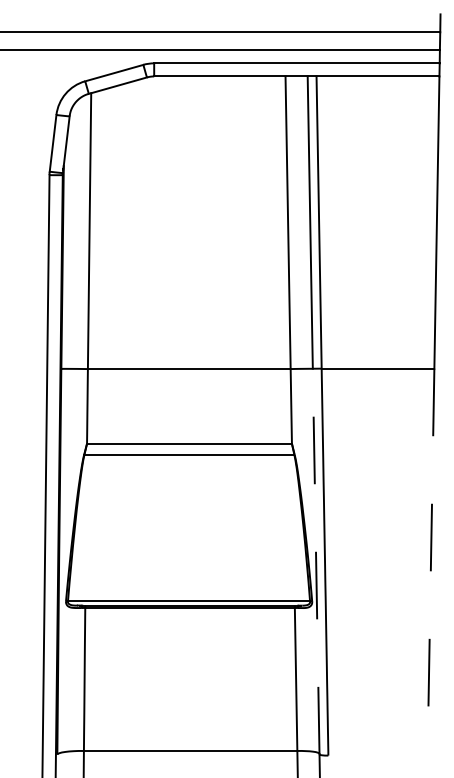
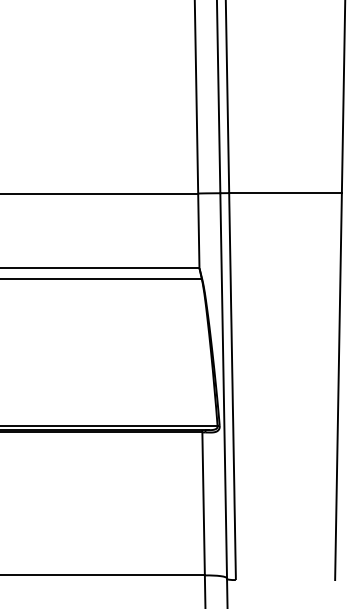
line: (316, 561) -> (224, 385), dashed -> solid
line: (430, 562) -> (338, 386), dashed -> solid

